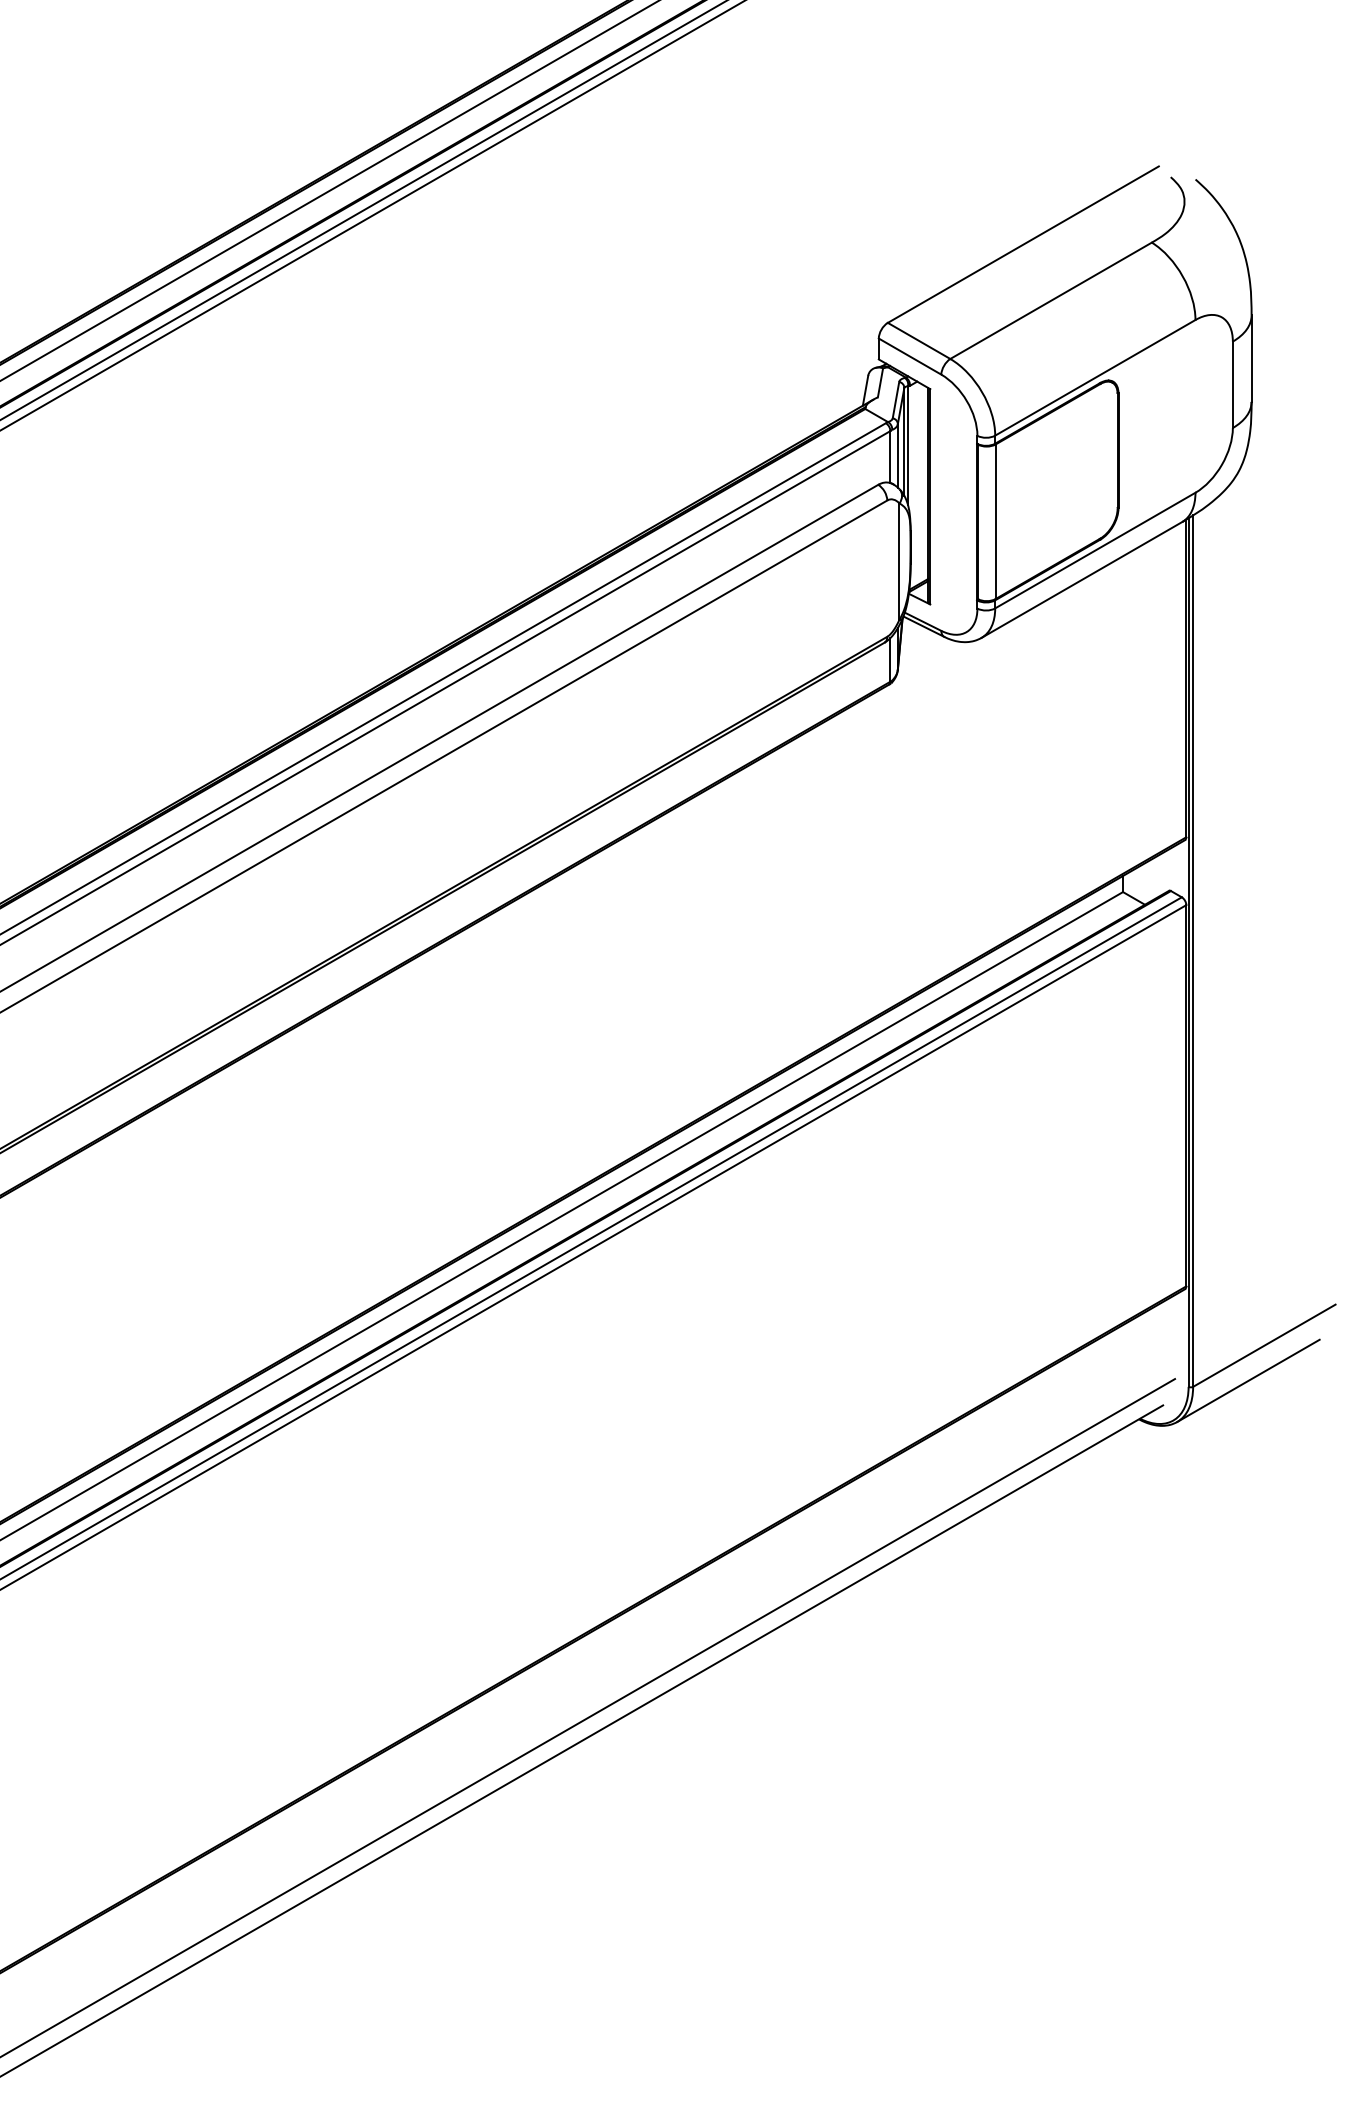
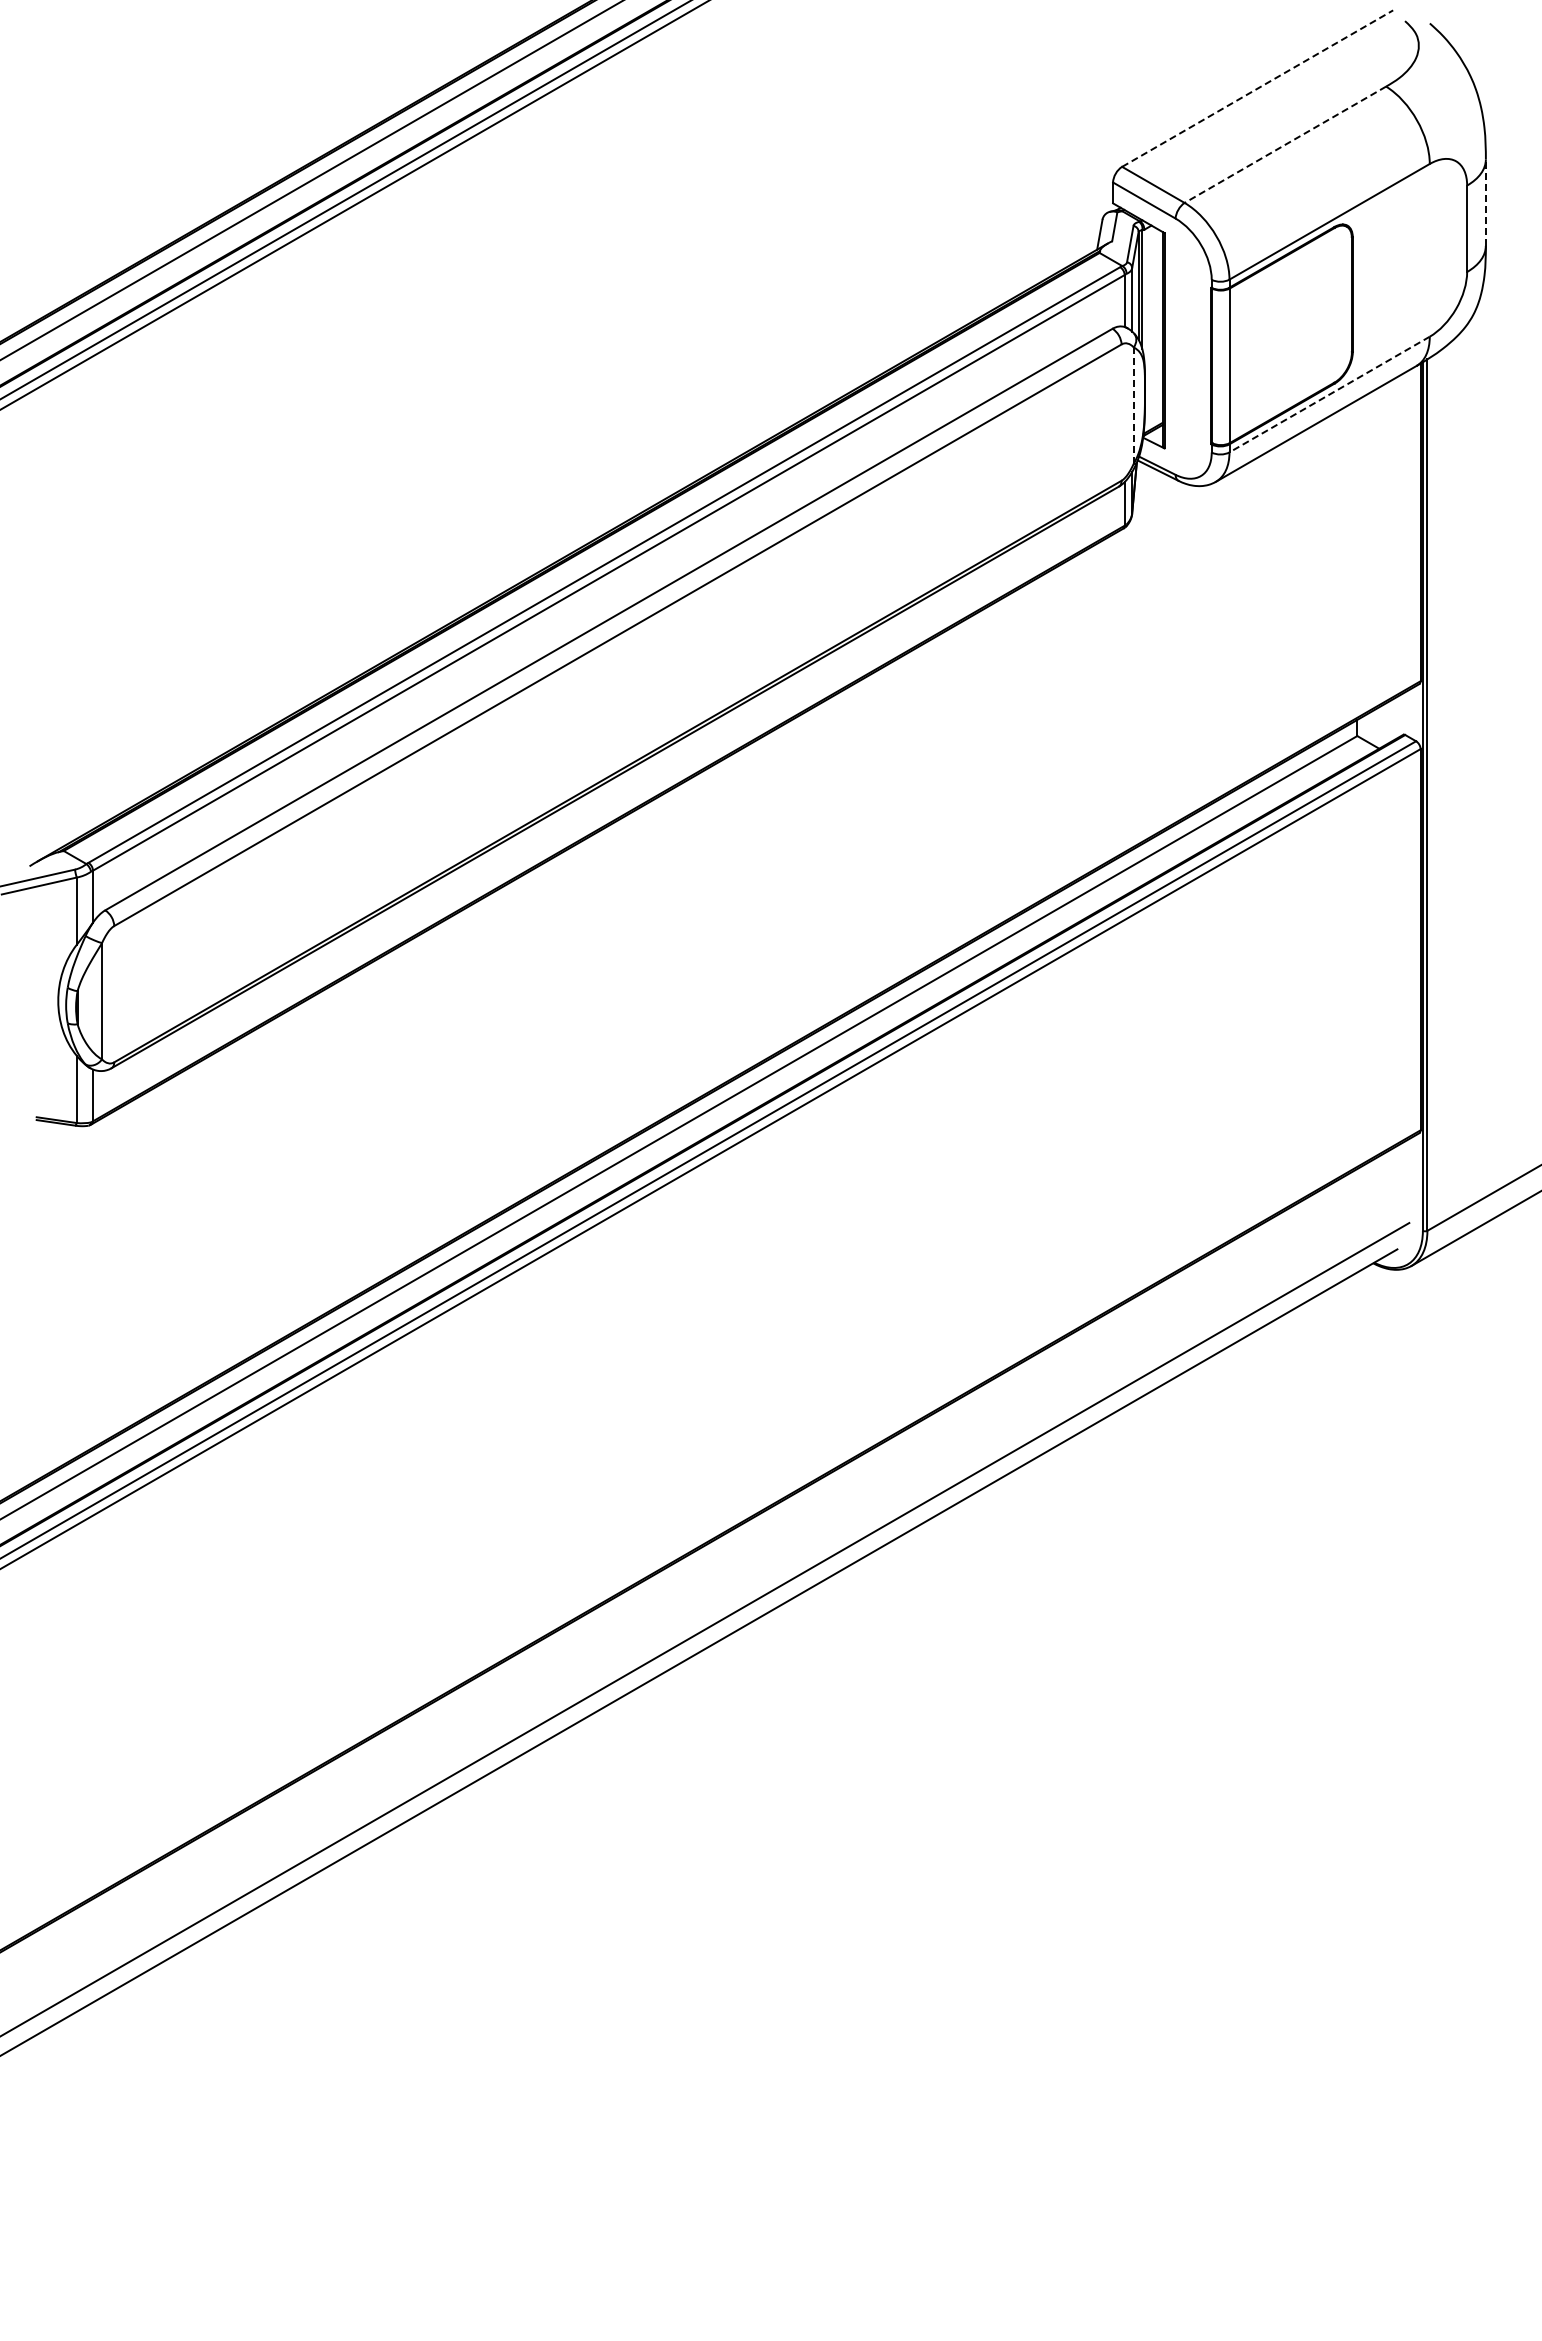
line: (1024, 244) -> (1258, 88), solid -> dashed
line: (1050, 301) -> (1284, 145), solid -> dashed
line: (1251, 358) -> (1485, 202), solid -> dashed
line: (1095, 550) -> (1329, 394), solid -> dashed
line: (899, 562) -> (1133, 406), solid -> dashed

